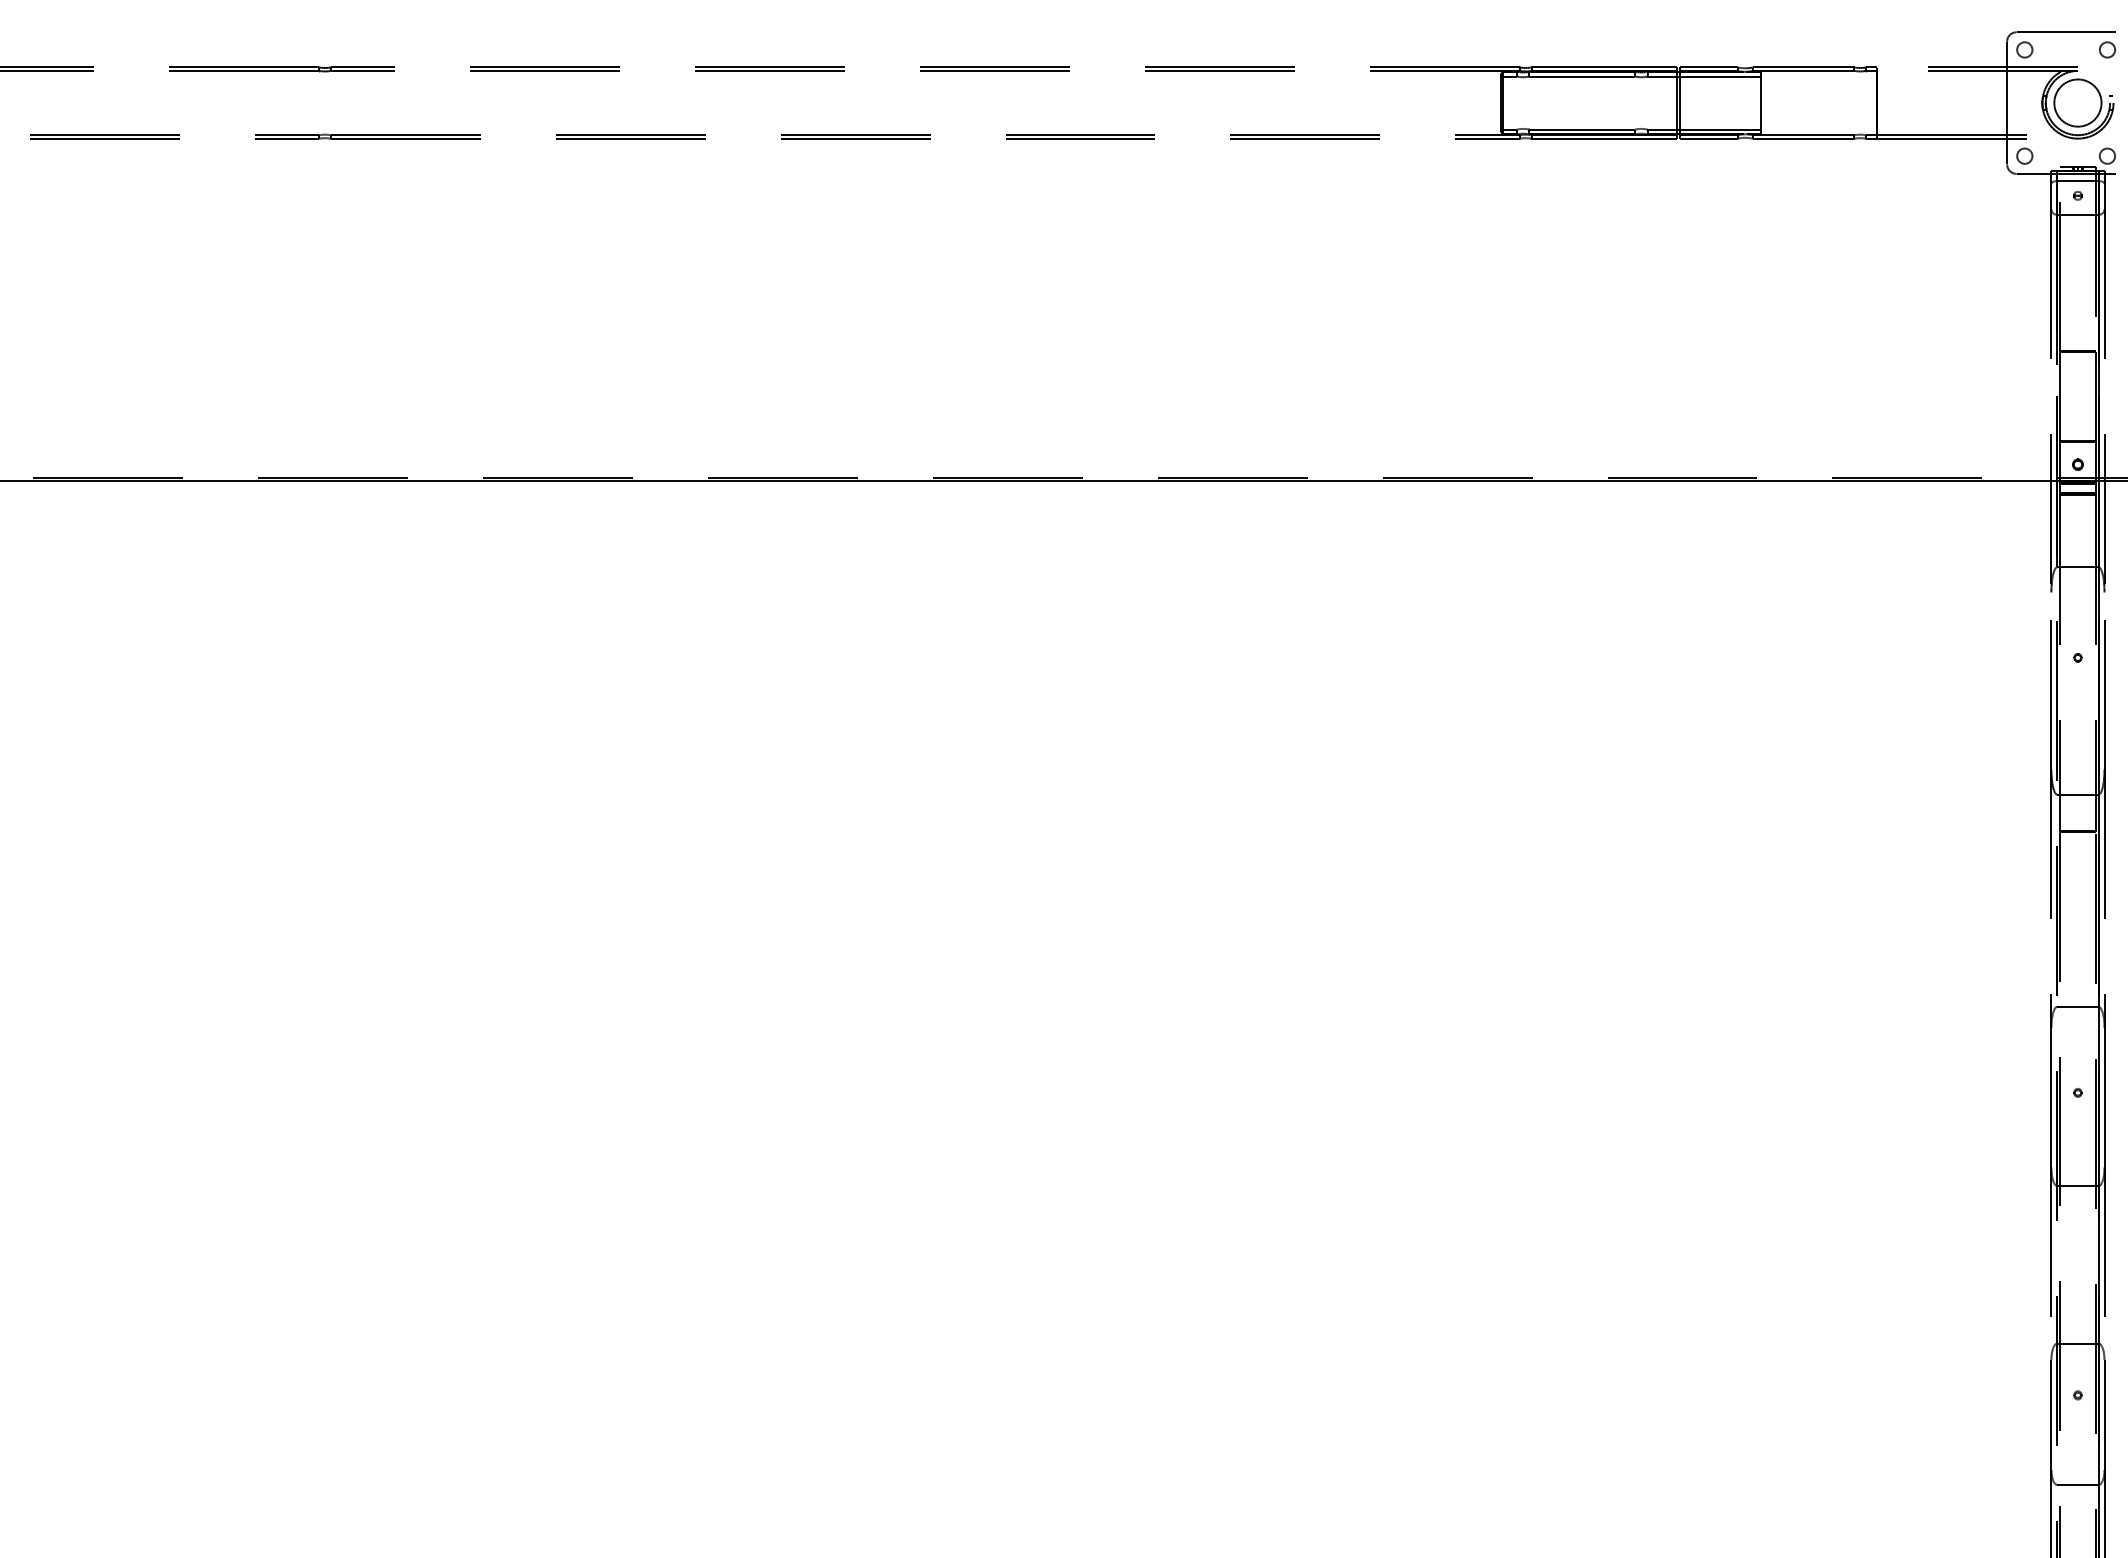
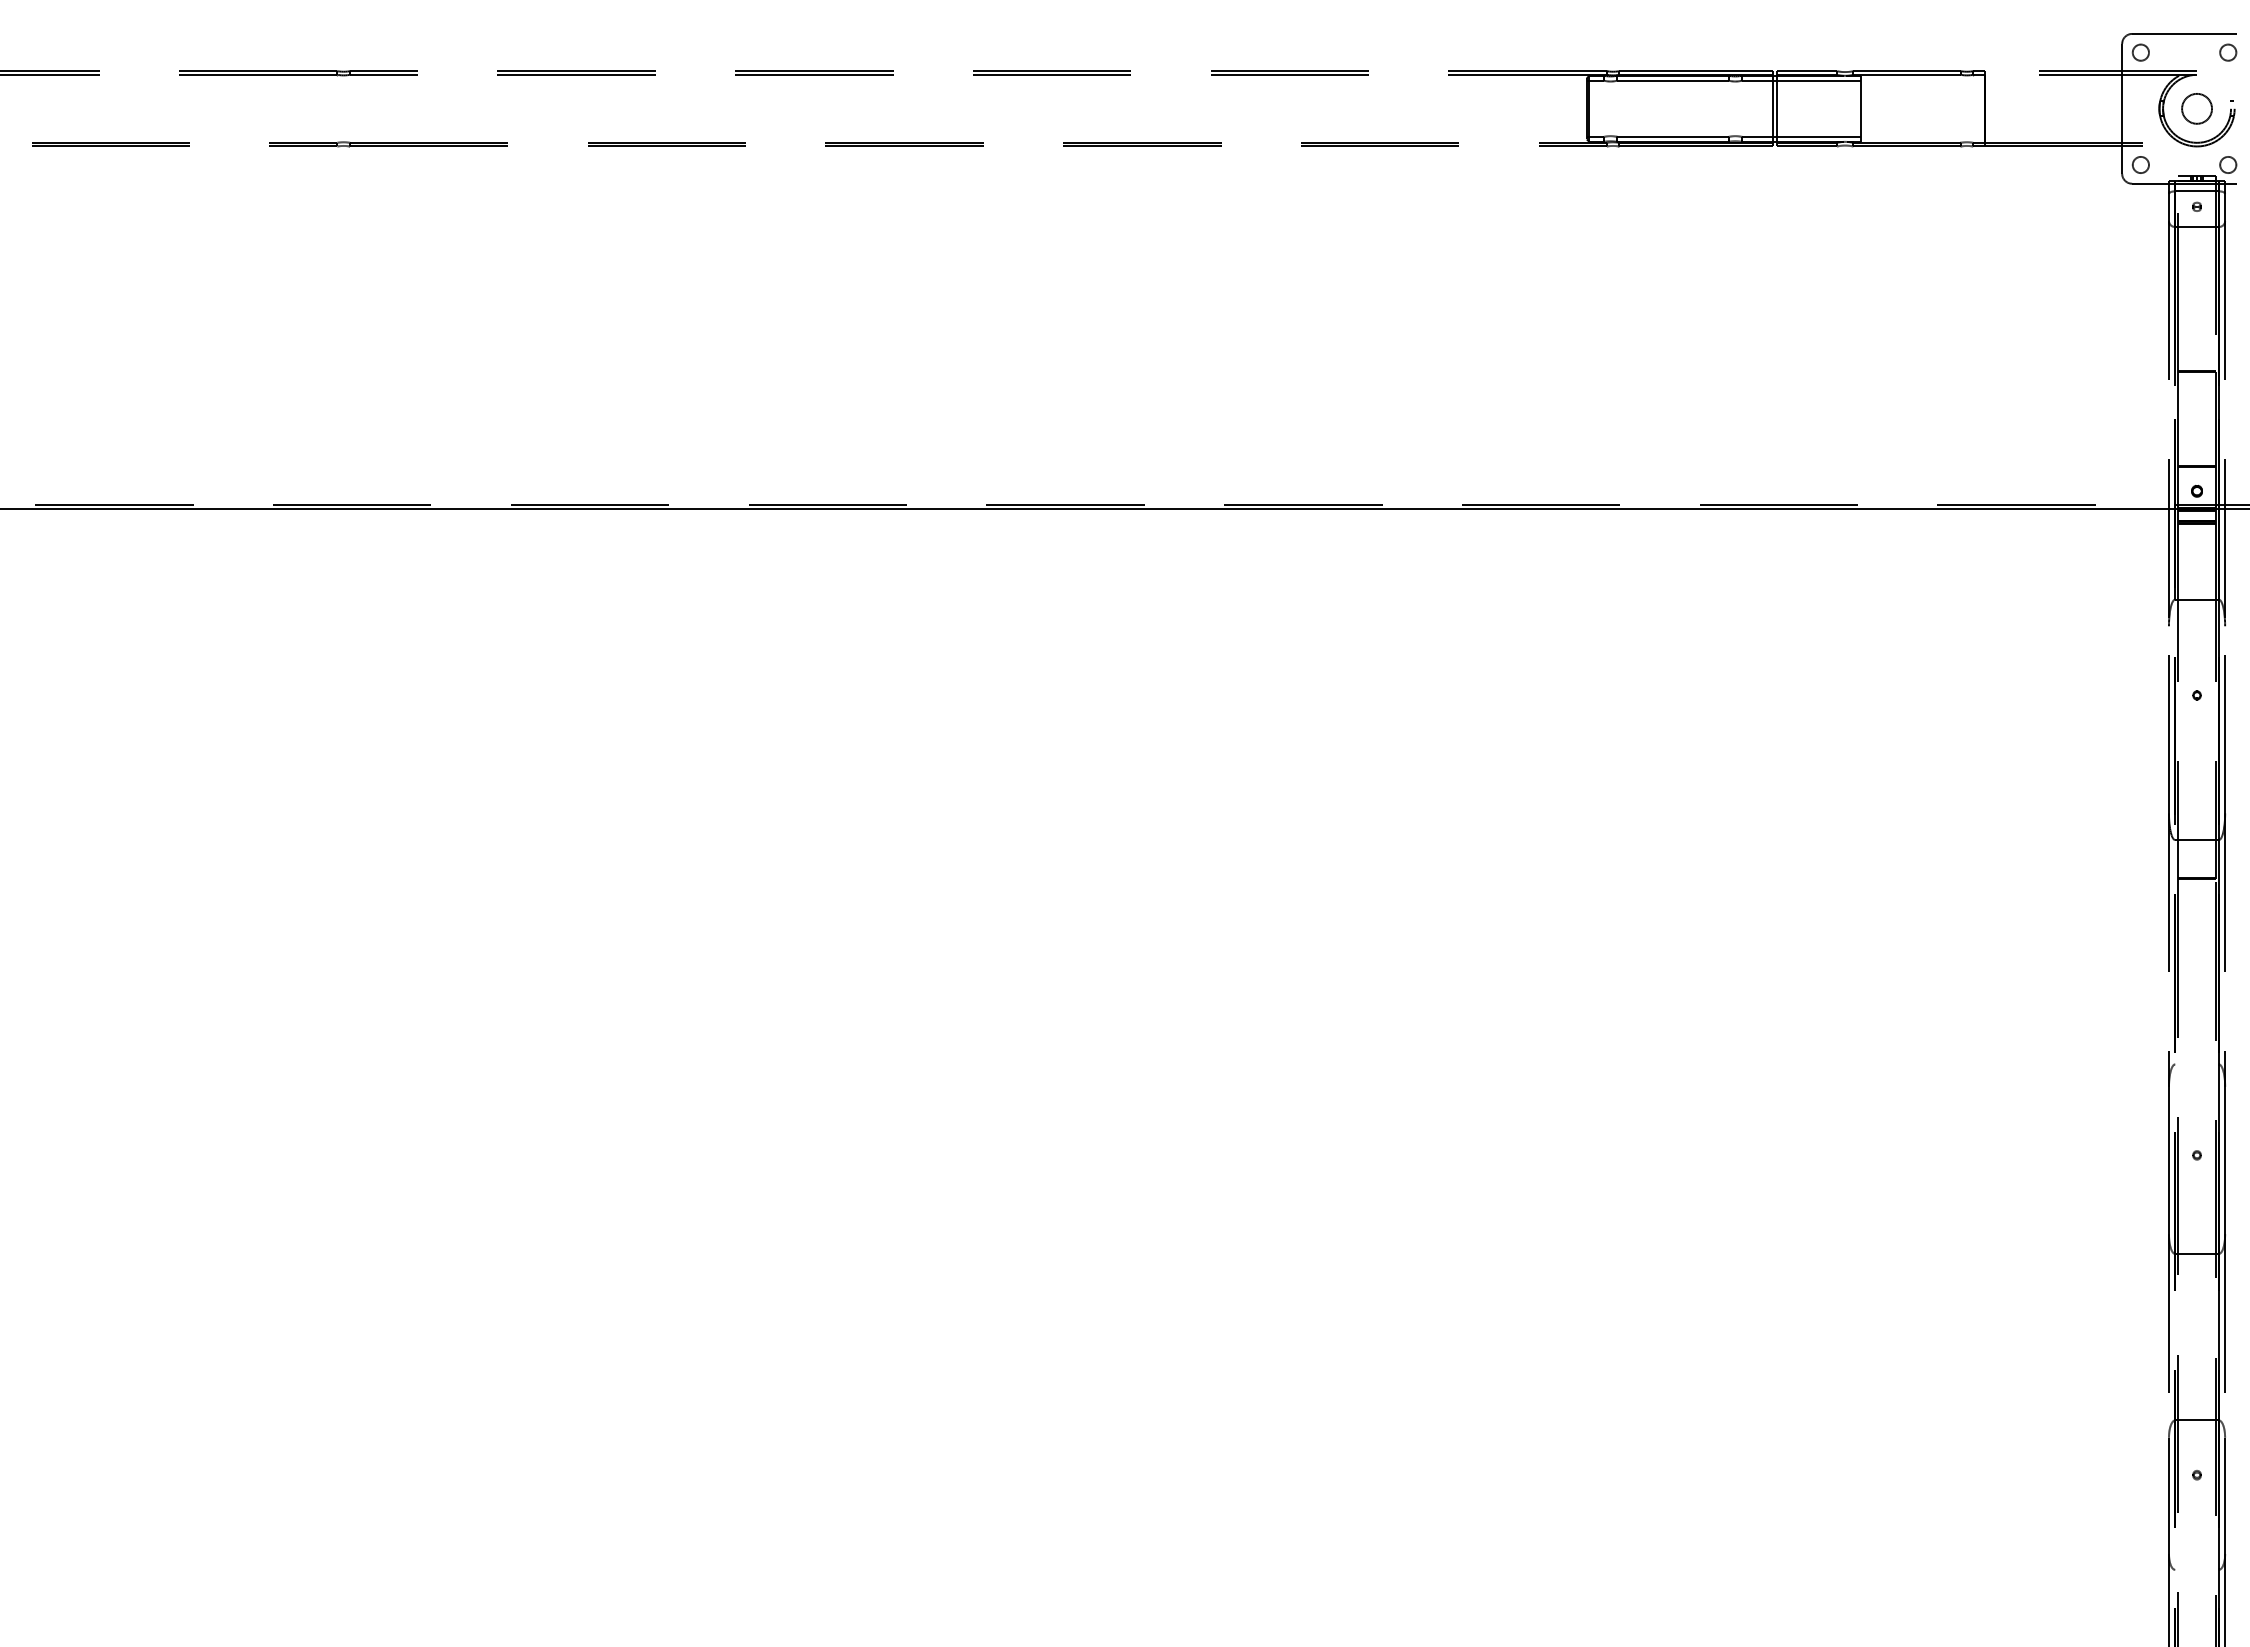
circle: (2078, 102) -> (2197, 108), size x0.6
line: (2077, 1006) -> (2196, 1064), removed
line: (2077, 1484) -> (2196, 1569), removed

